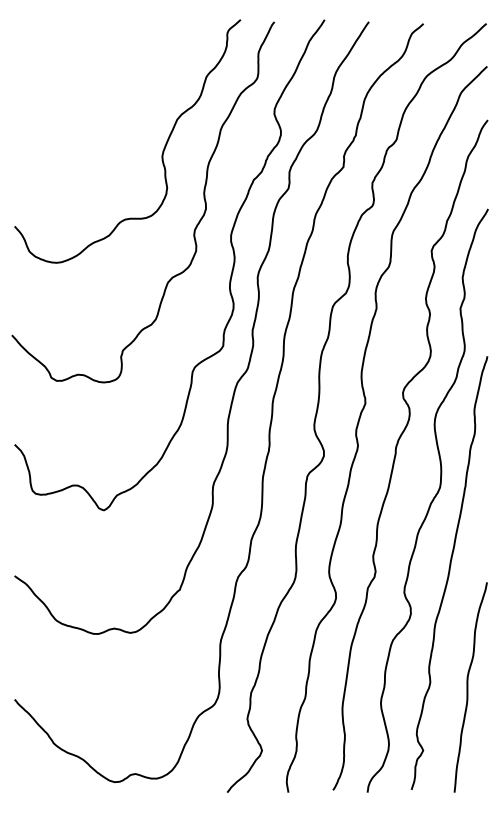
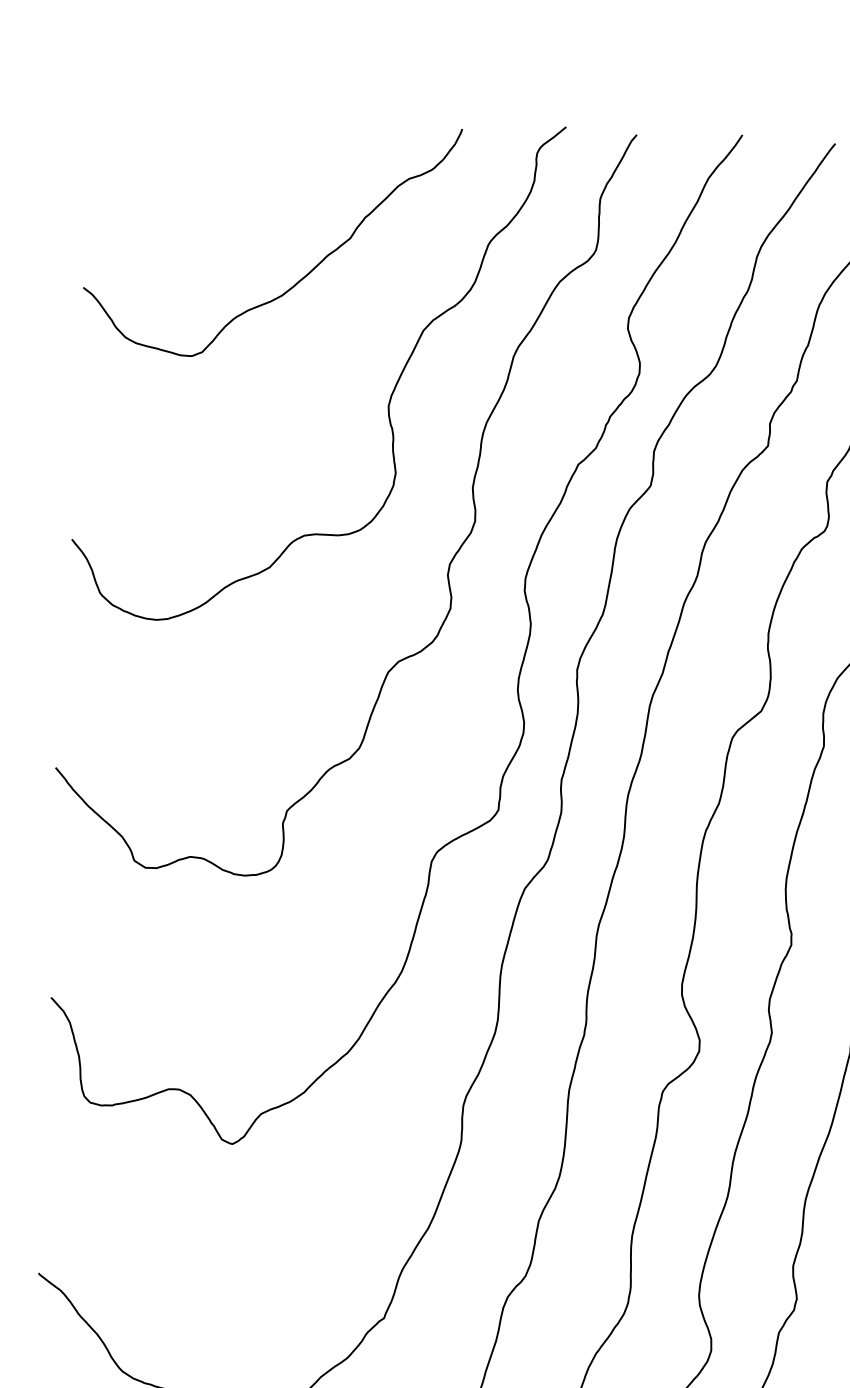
curve: (119, 95) -> (304, 274), added

